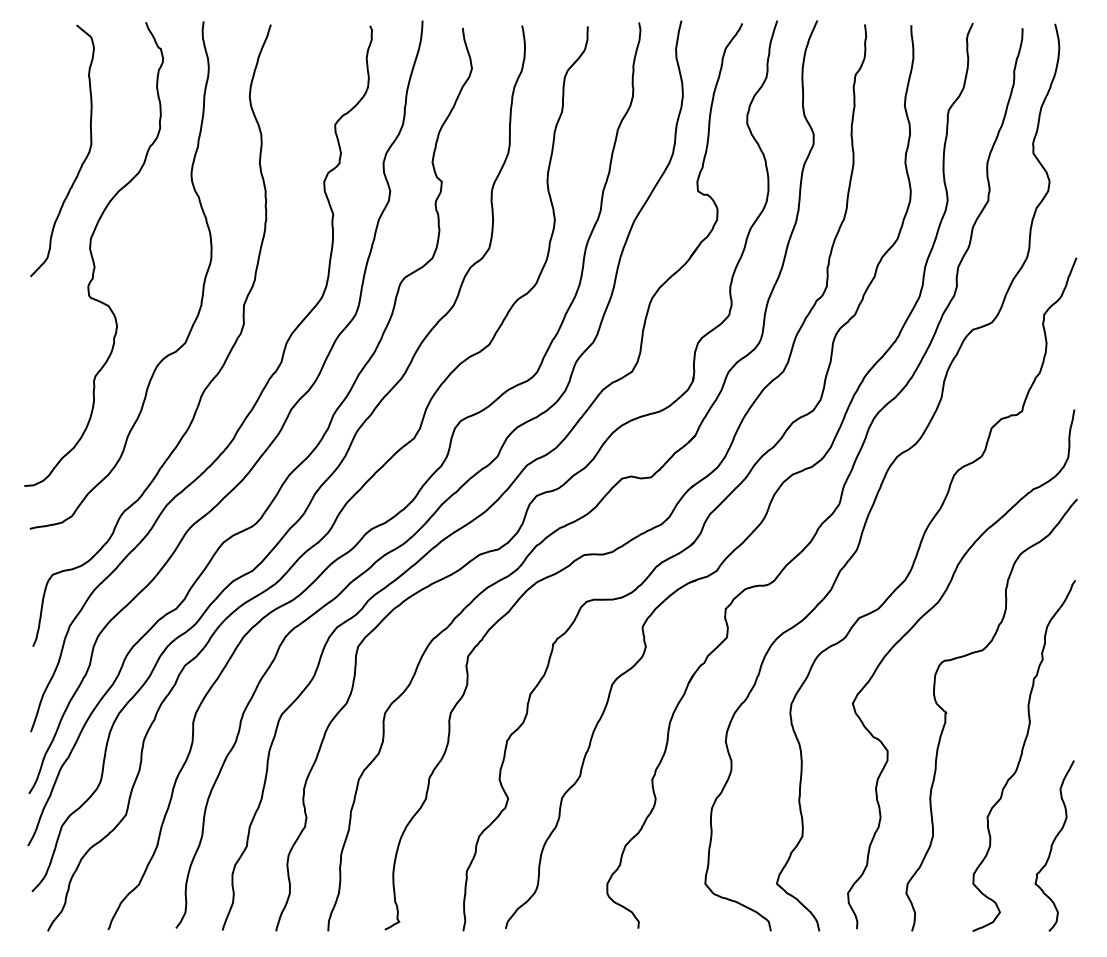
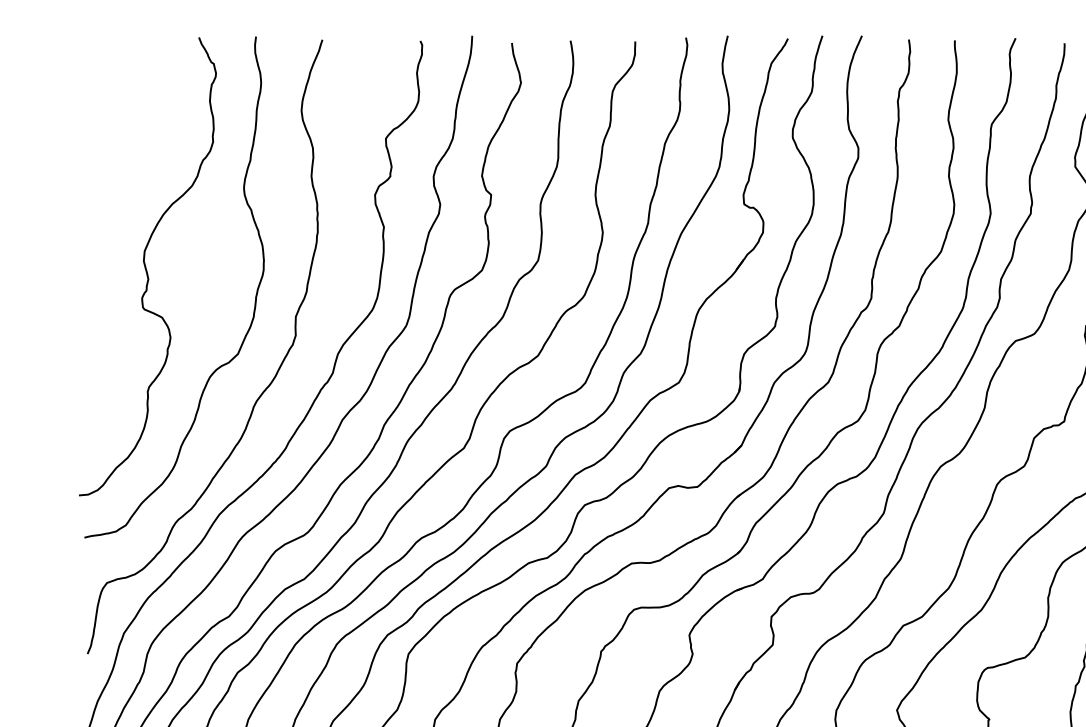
curve: (81, 163) -> (135, 176), removed

